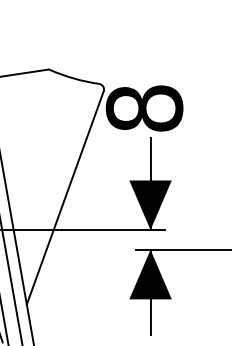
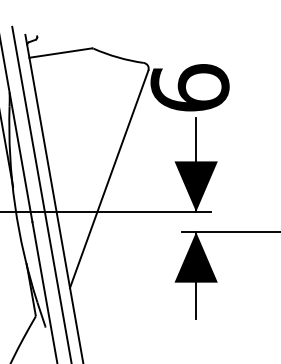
text: (144, 107) -> (189, 87), 8 -> 6

